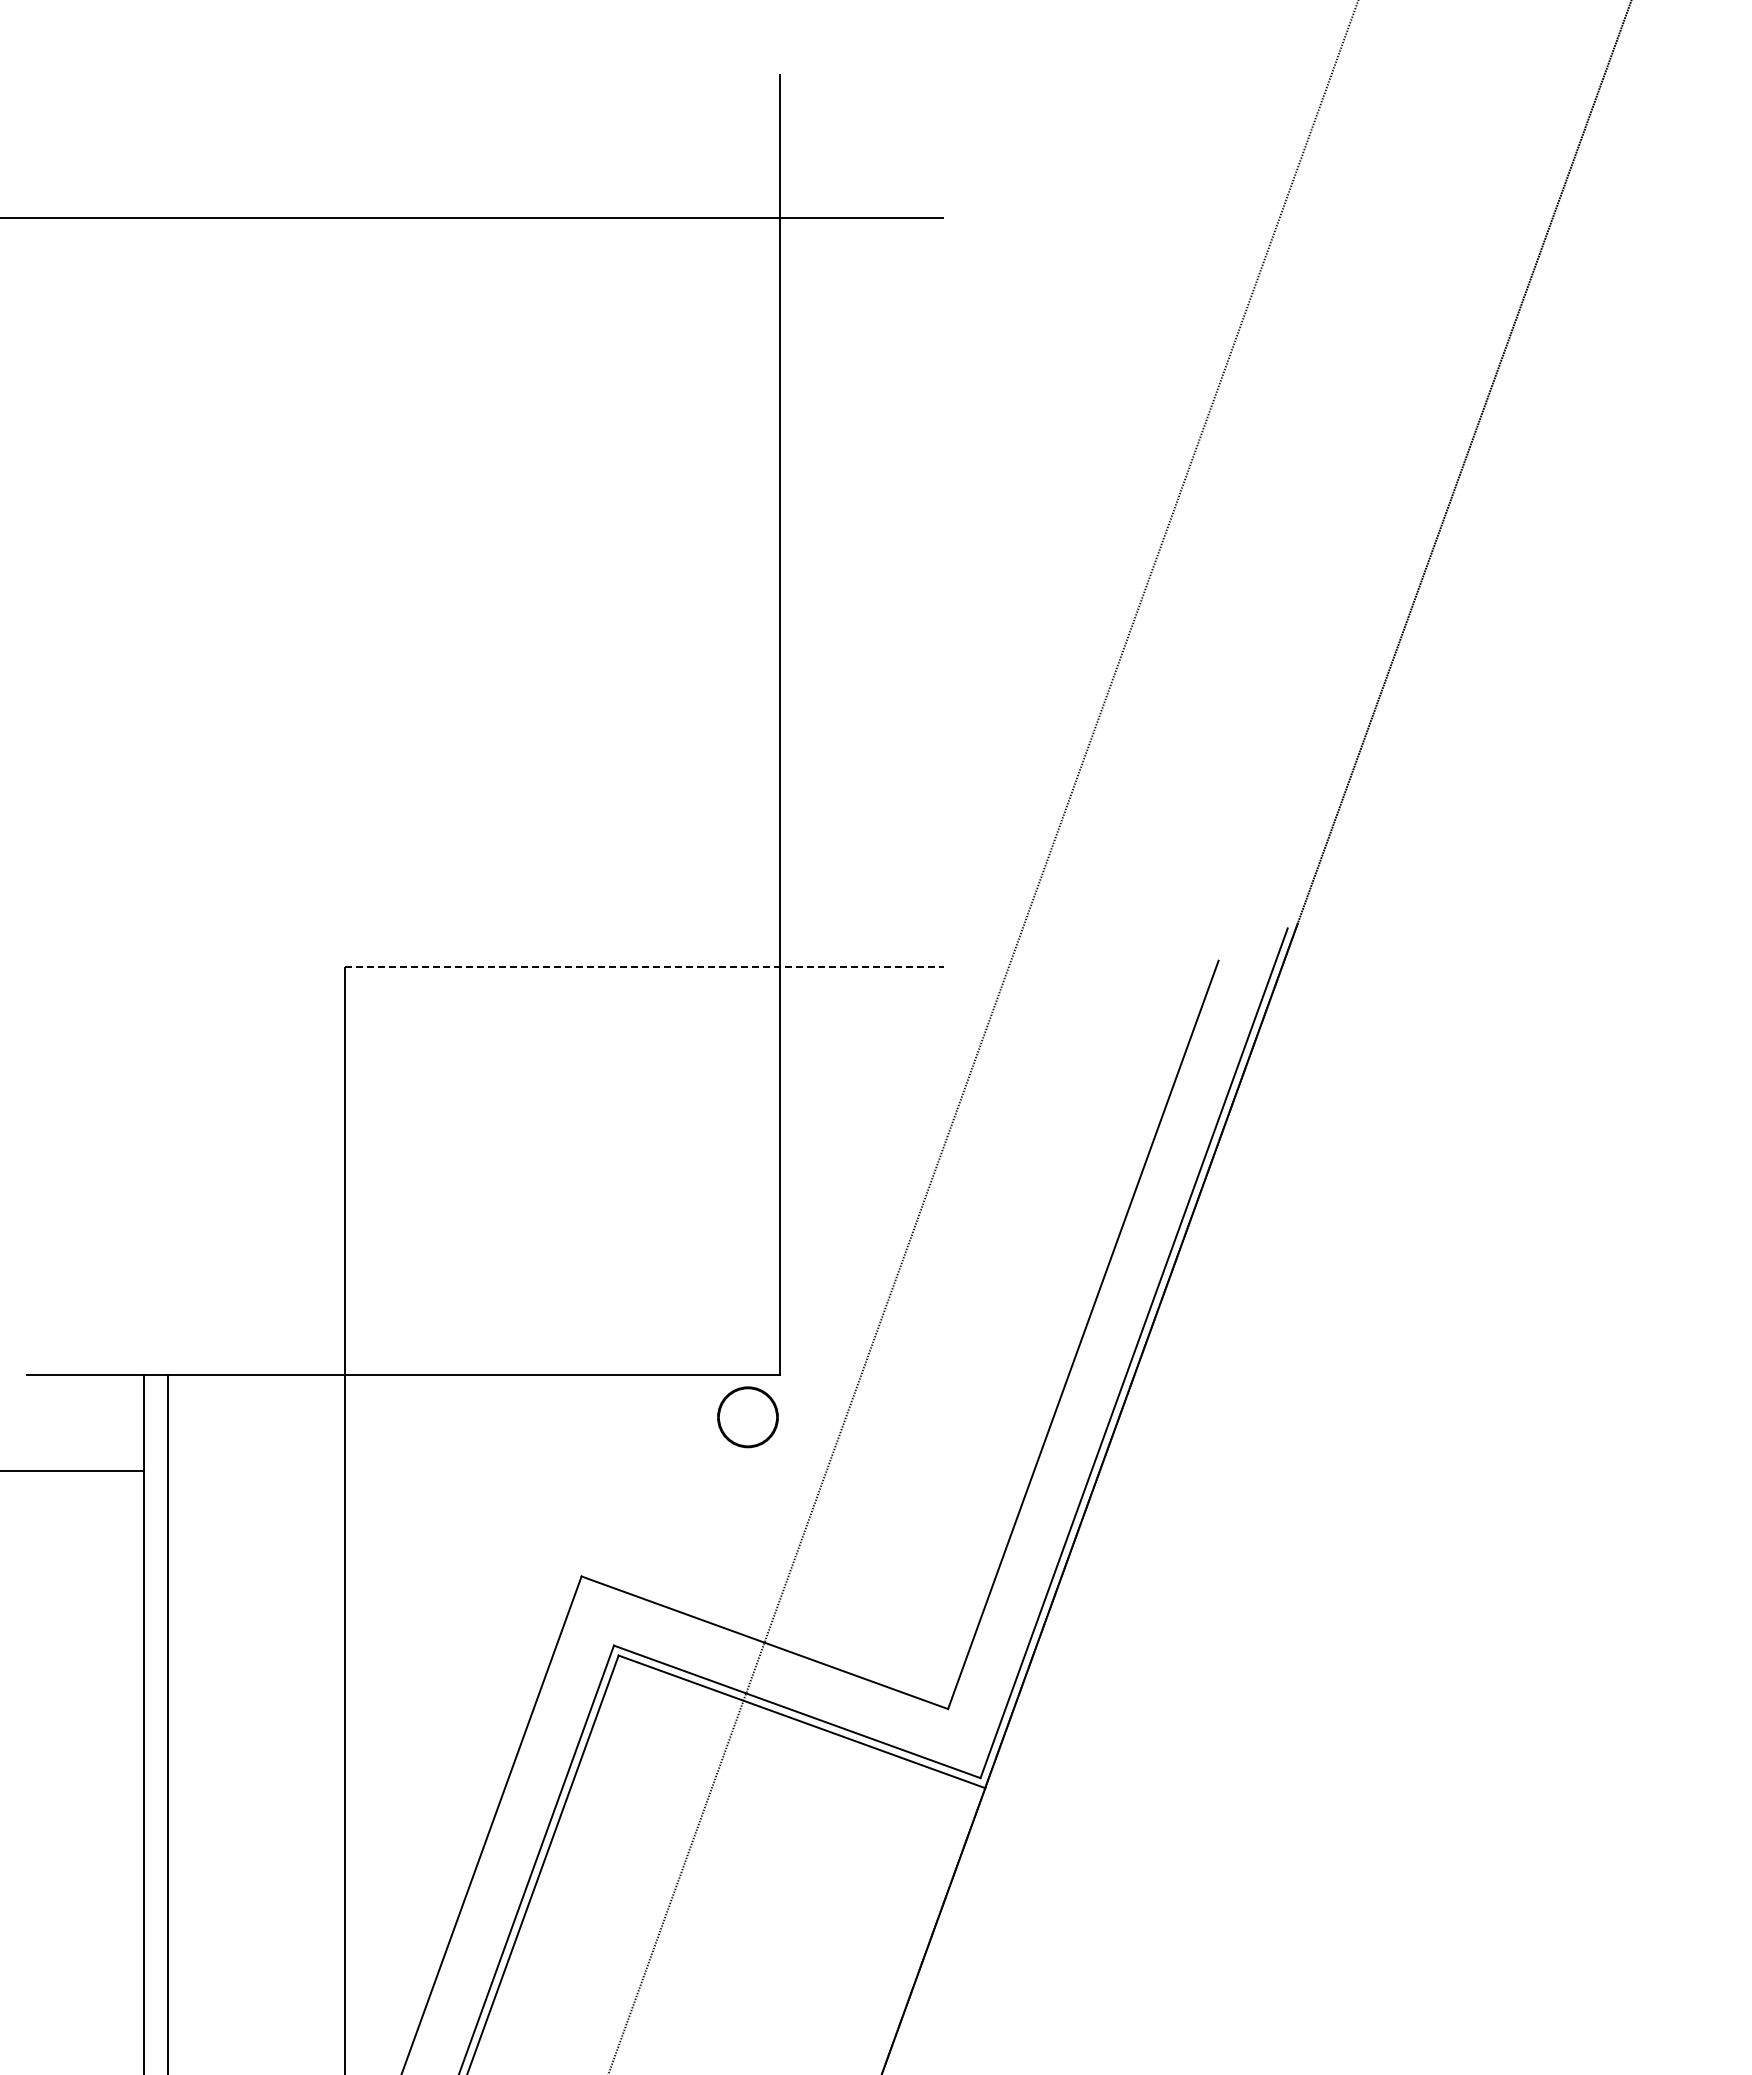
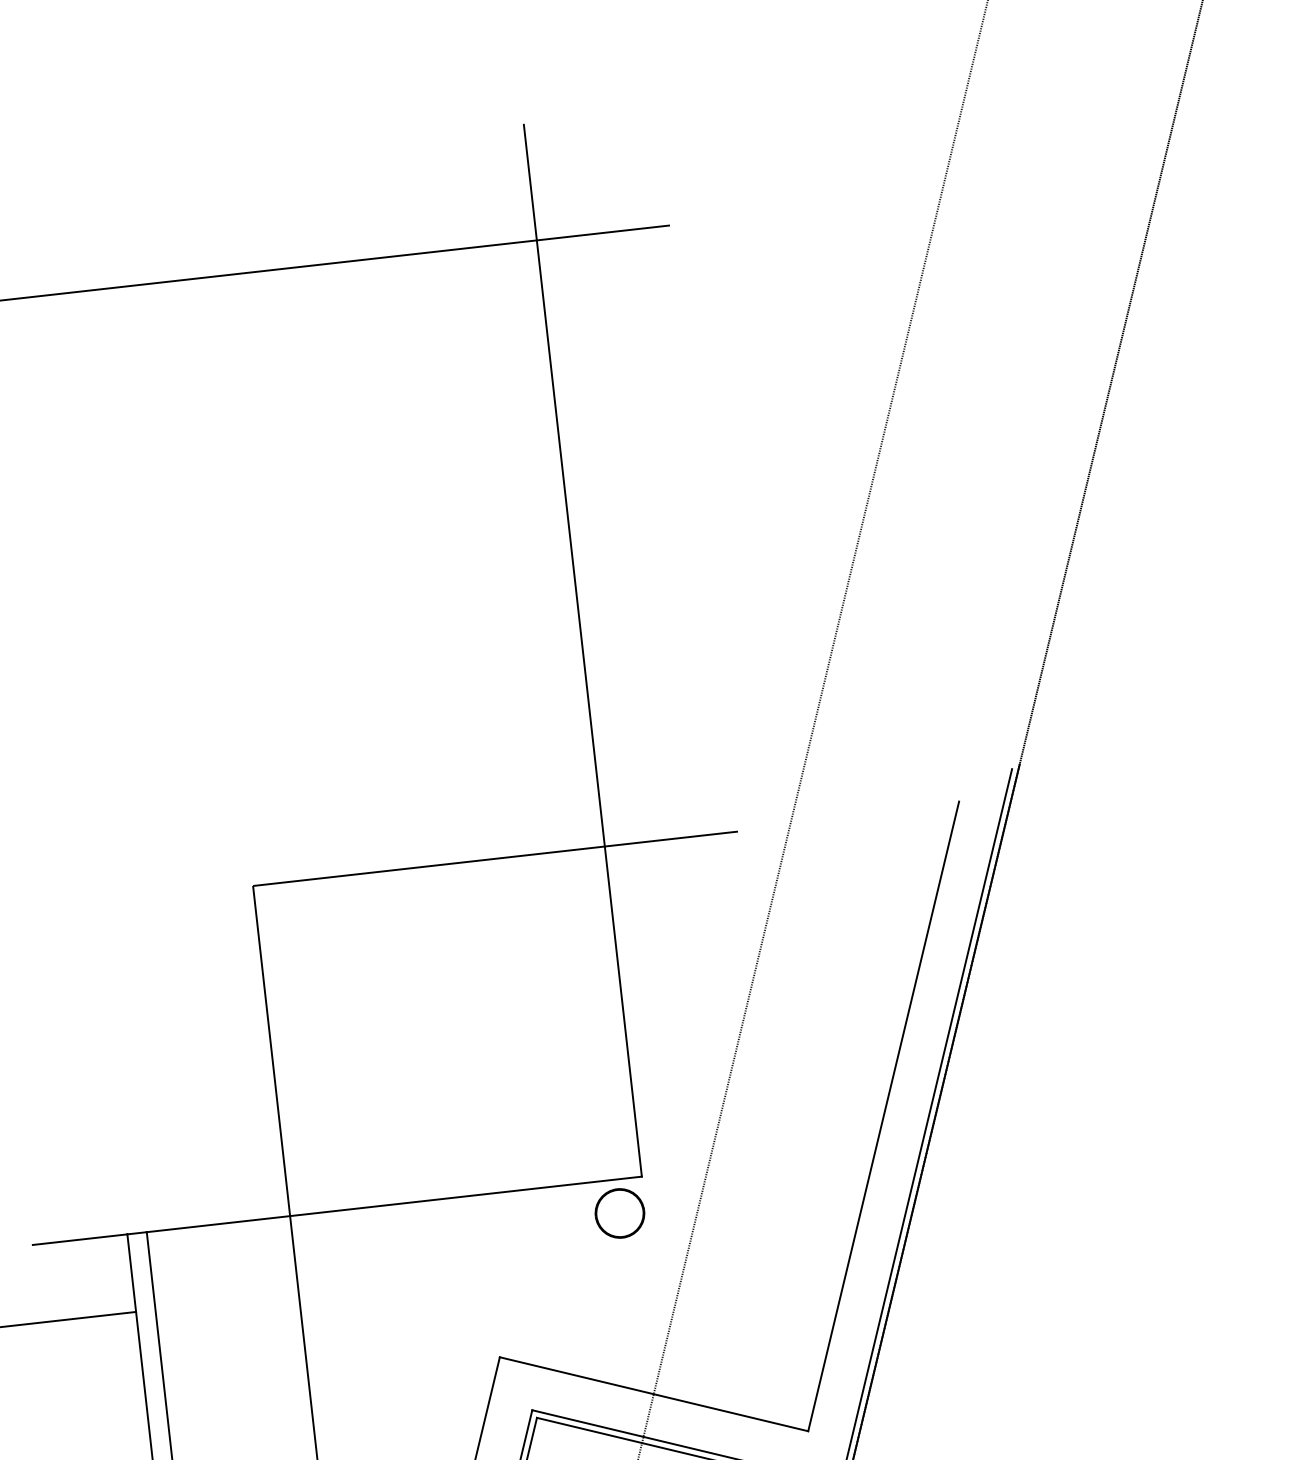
line: (644, 967) -> (495, 859), dashed -> solid

